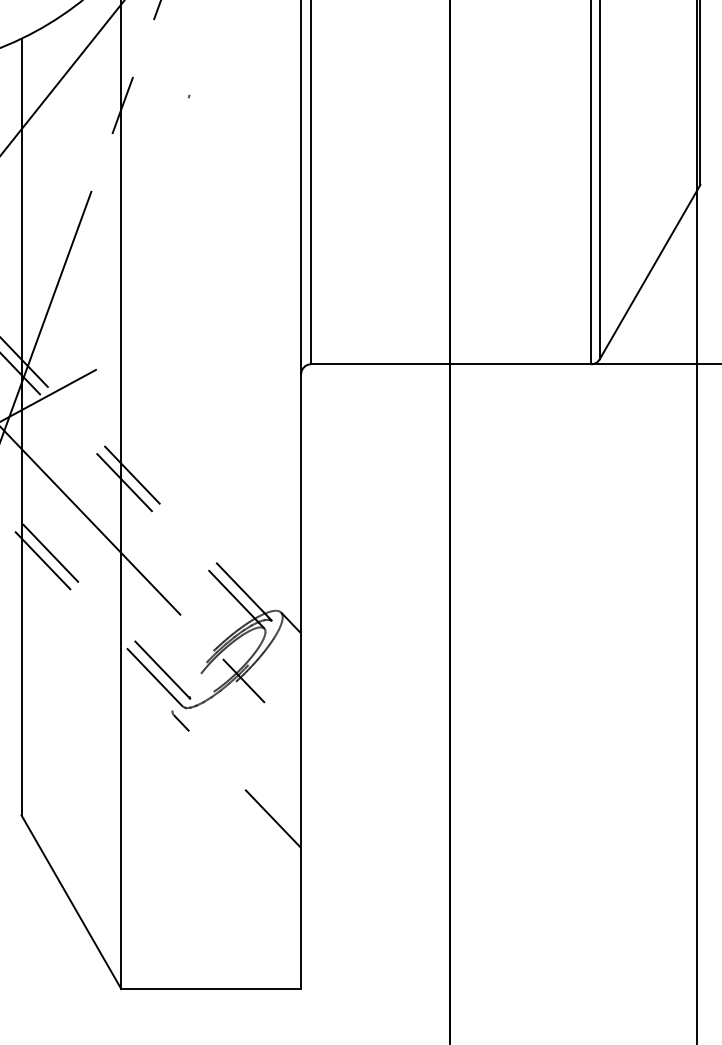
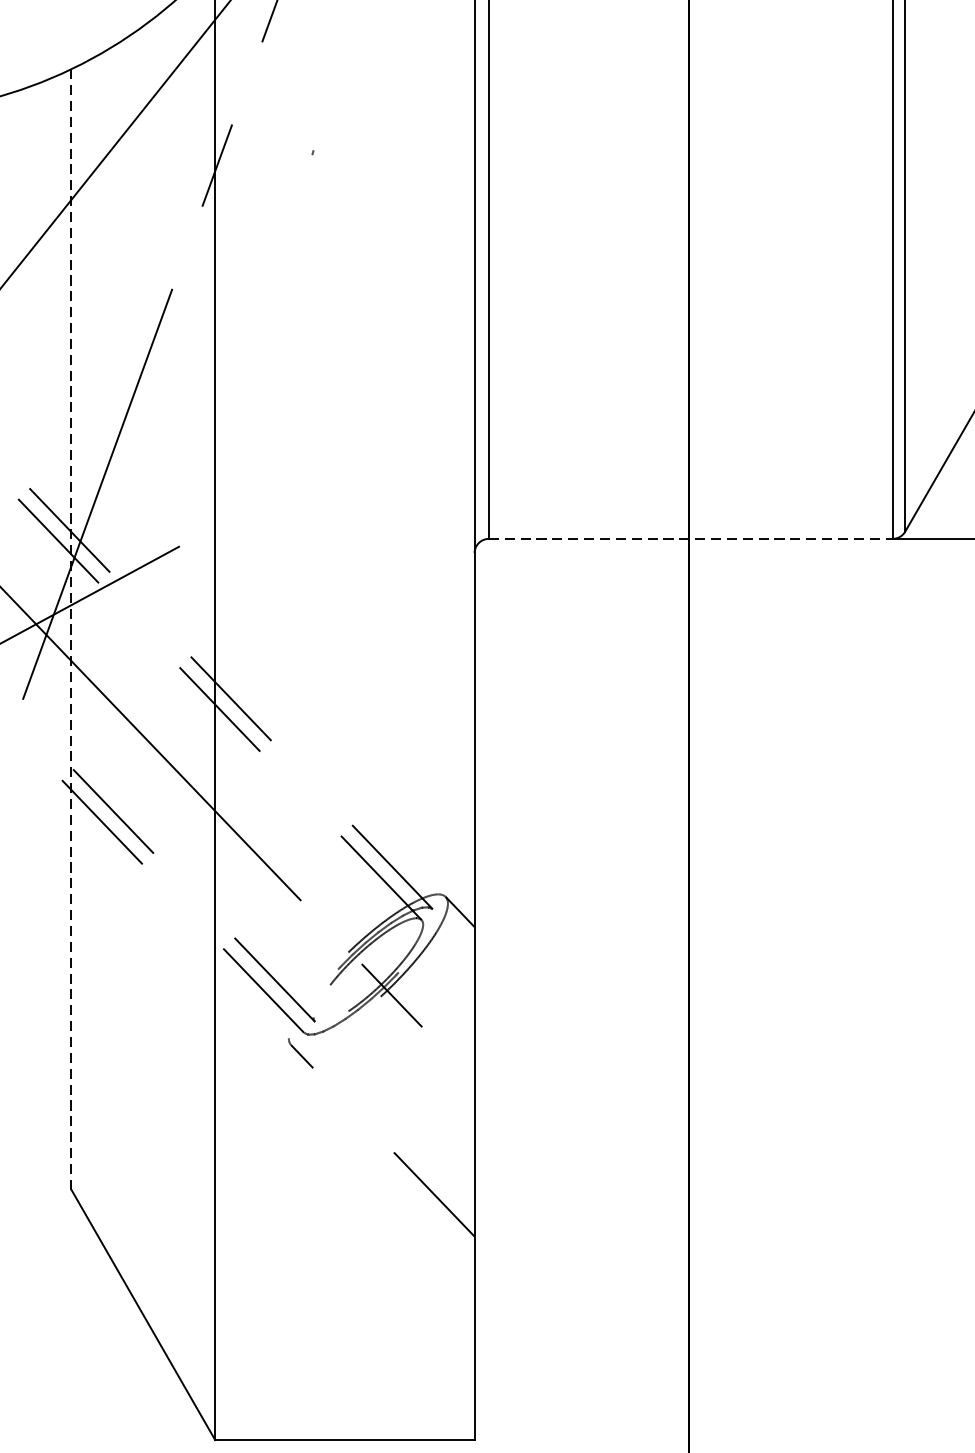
line: (451, 364) -> (691, 539), solid -> dashed
line: (21, 427) -> (71, 630), solid -> dashed

